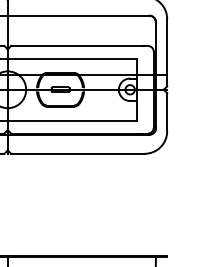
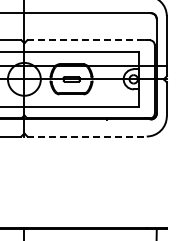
line: (77, 46) -> (86, 40), solid -> dashed
line: (78, 153) -> (87, 136), solid -> dashed

